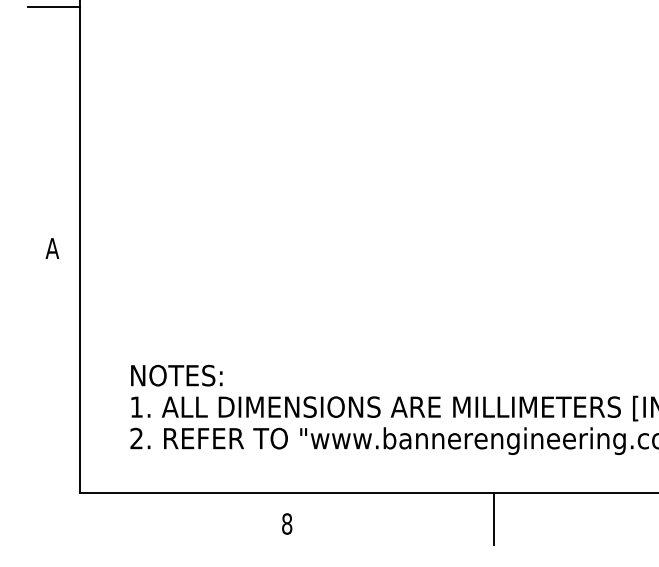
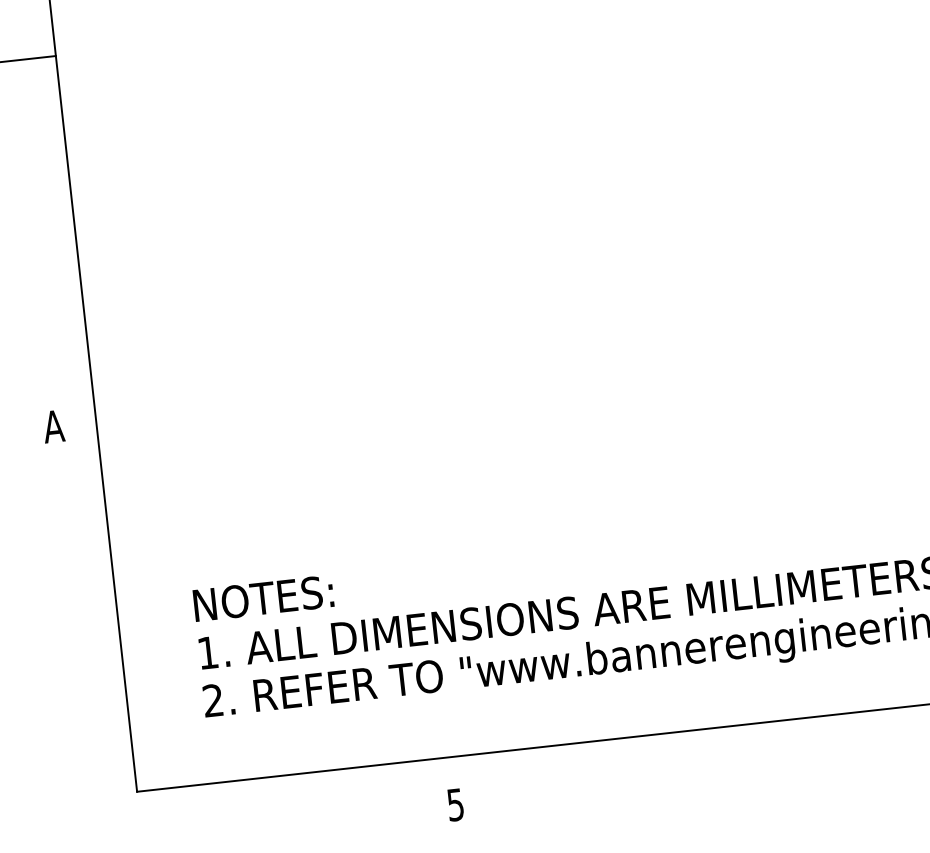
line: (493, 518) -> (767, 761), removed
text: (287, 523) -> (456, 804), 8 -> 5

